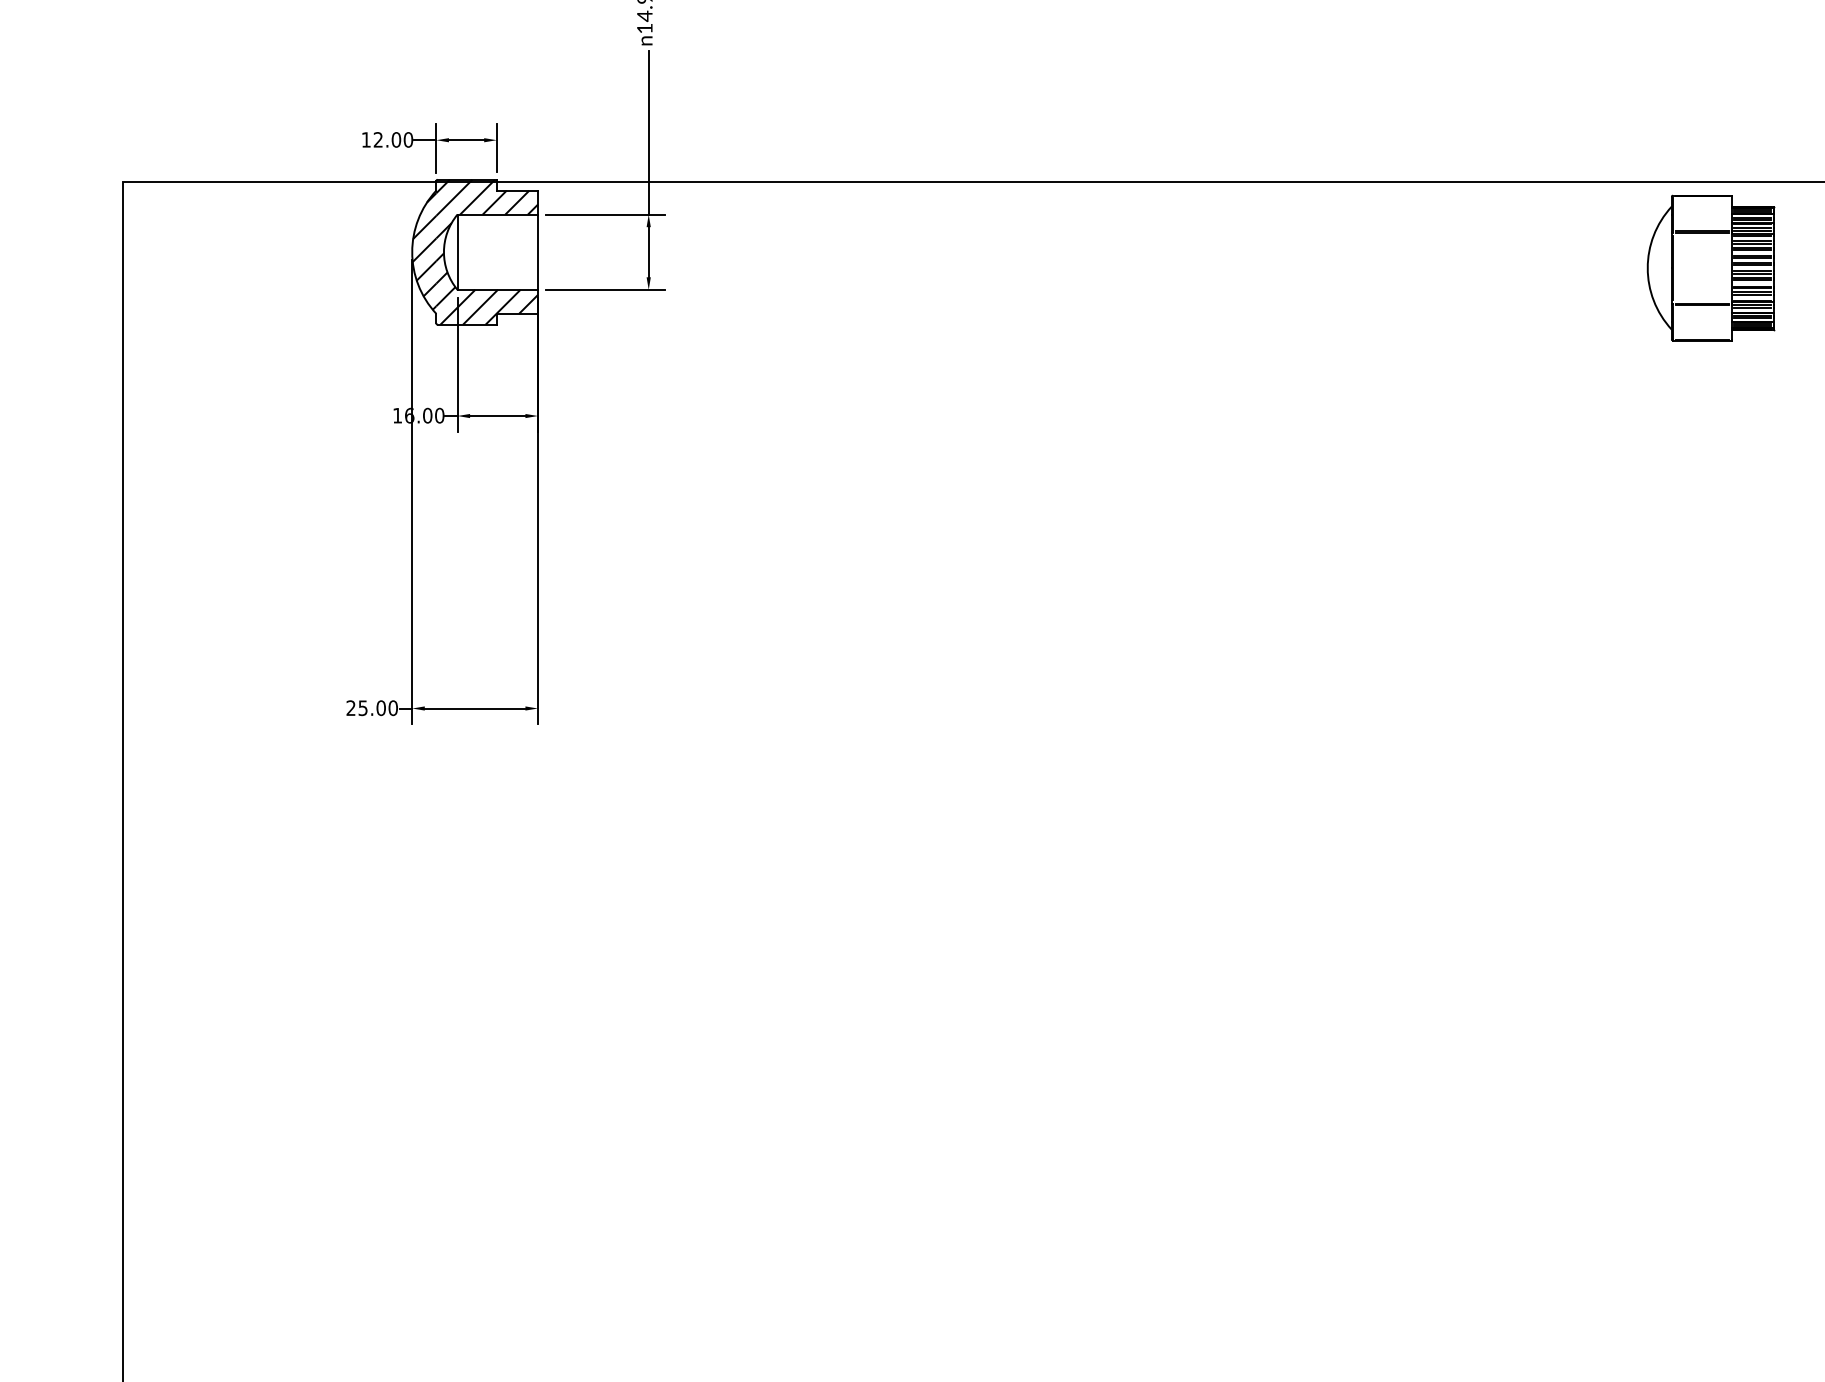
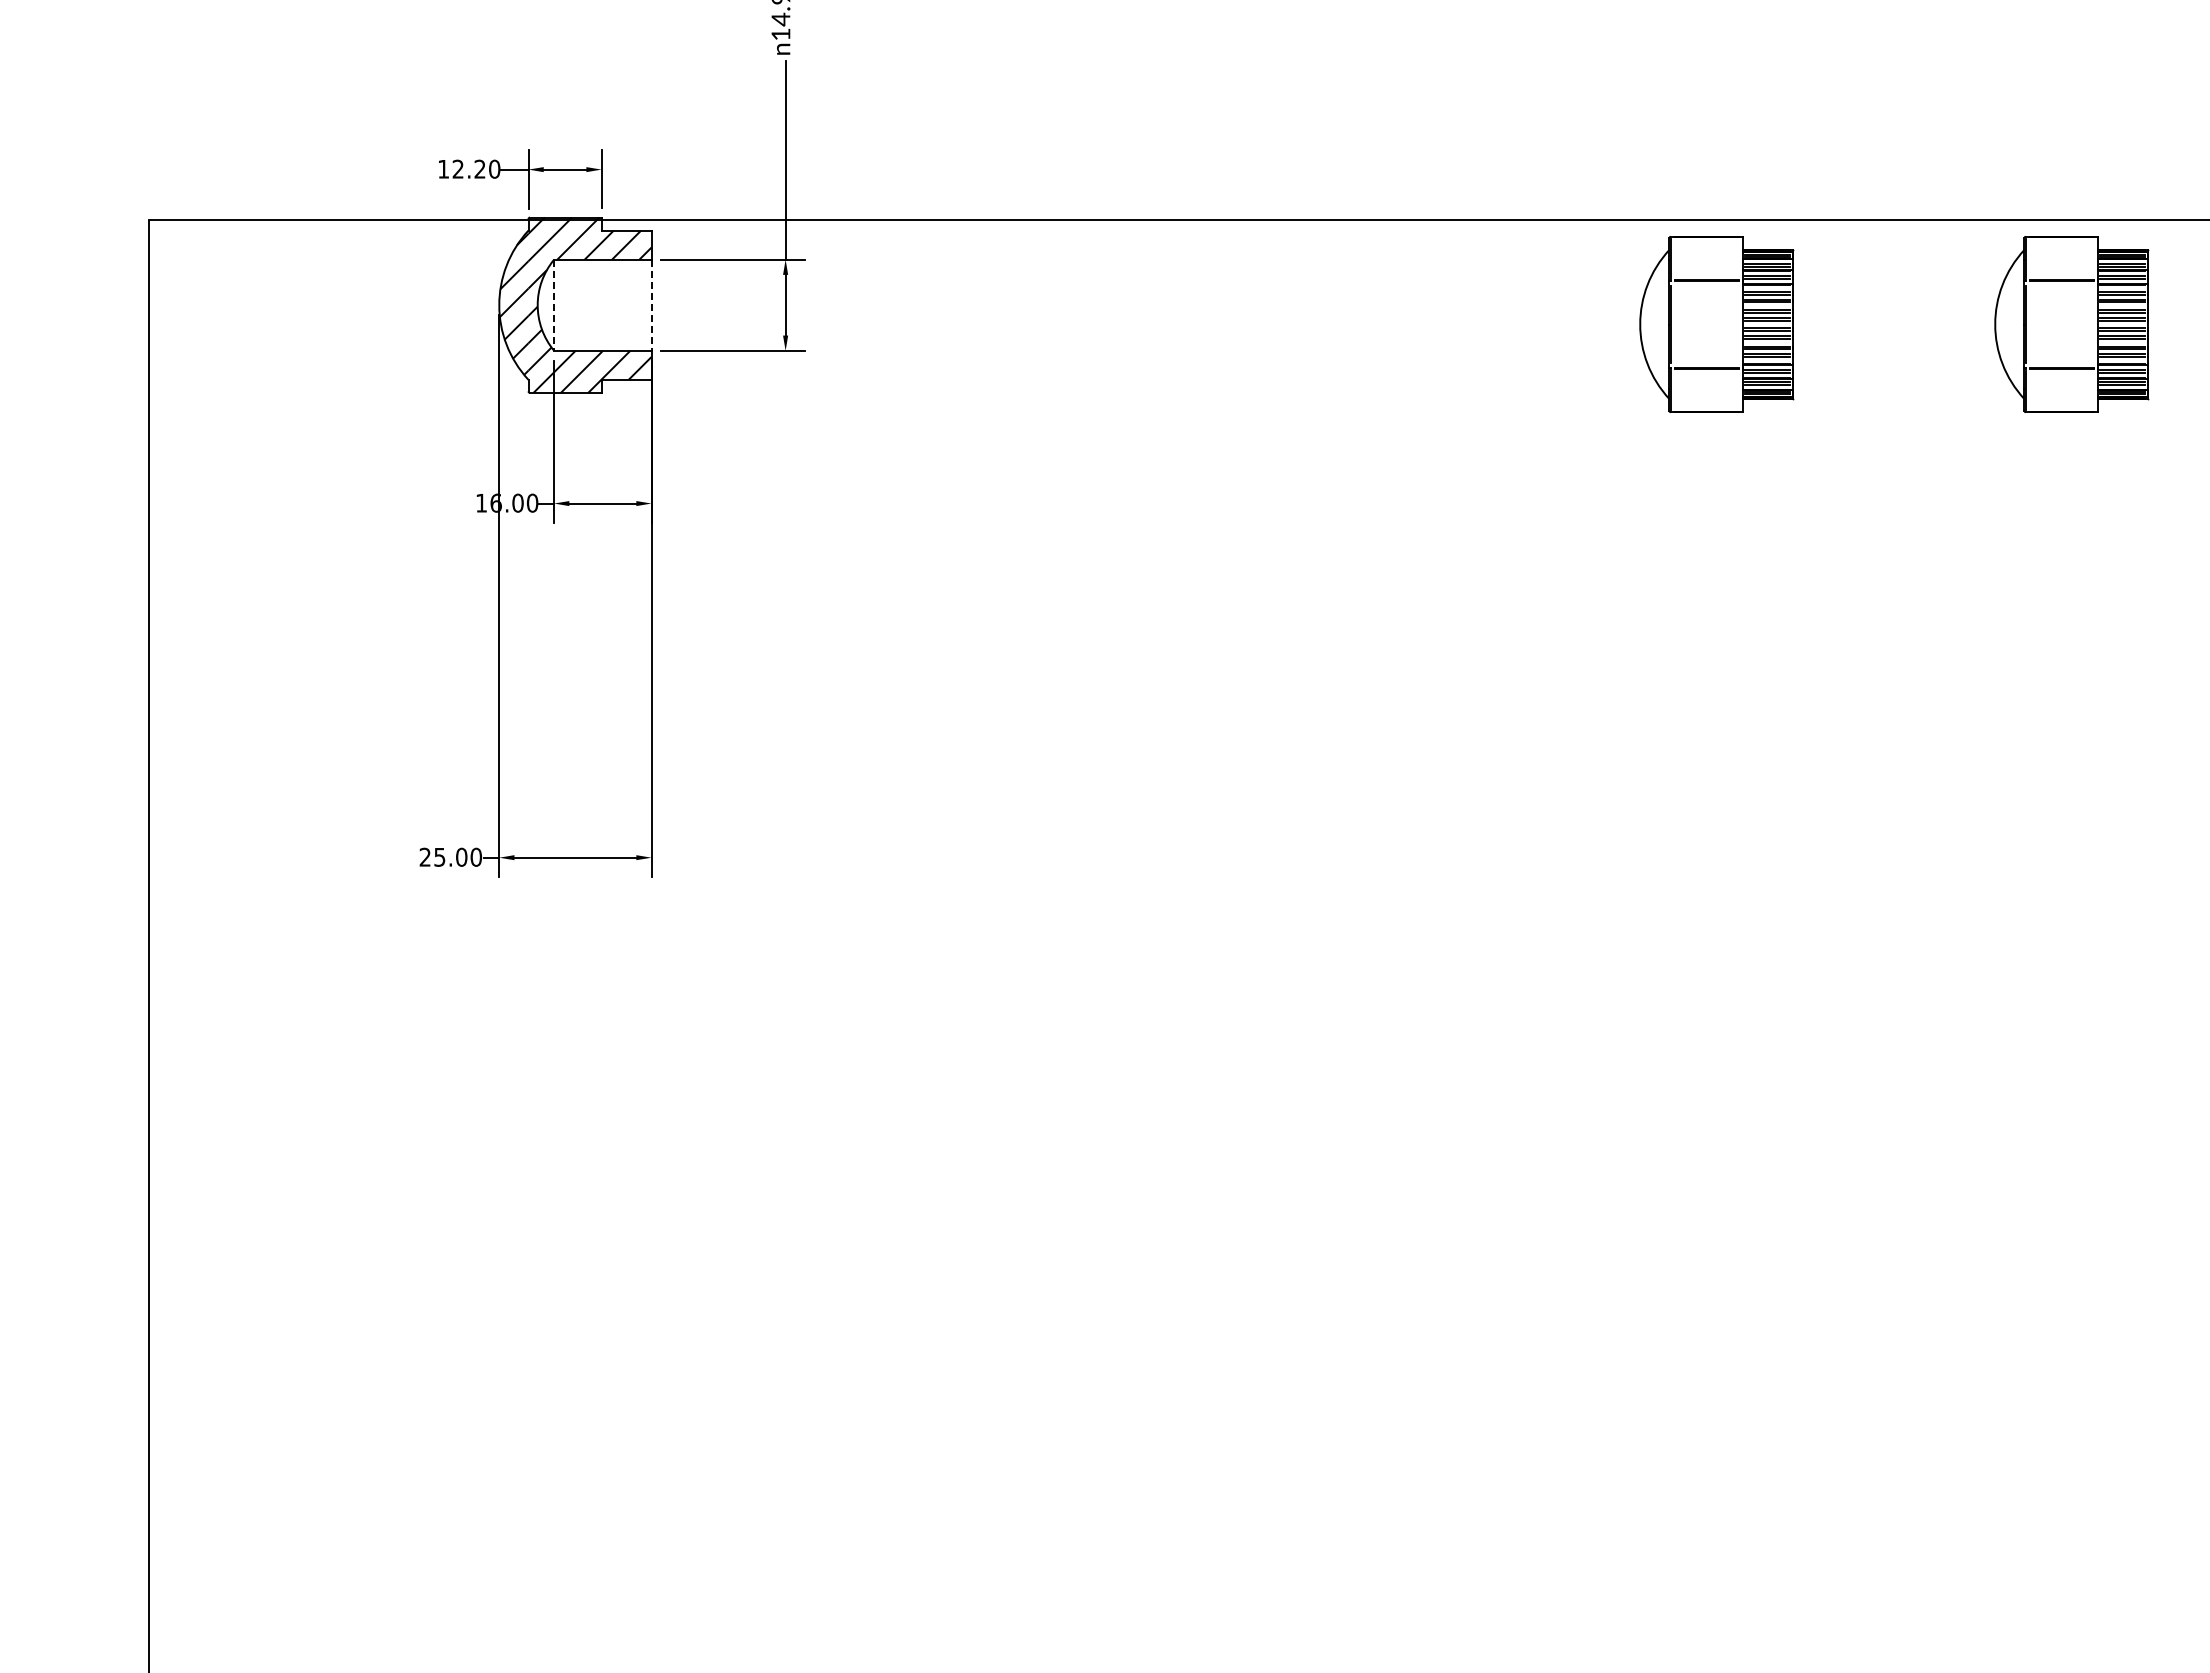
text: (395, 139) -> (479, 168), 12.00 -> 12.20
line: (457, 252) -> (554, 305), solid -> dashed
line: (537, 252) -> (651, 305), solid -> dashed
part: (1417, 268) -> (1716, 324), added

